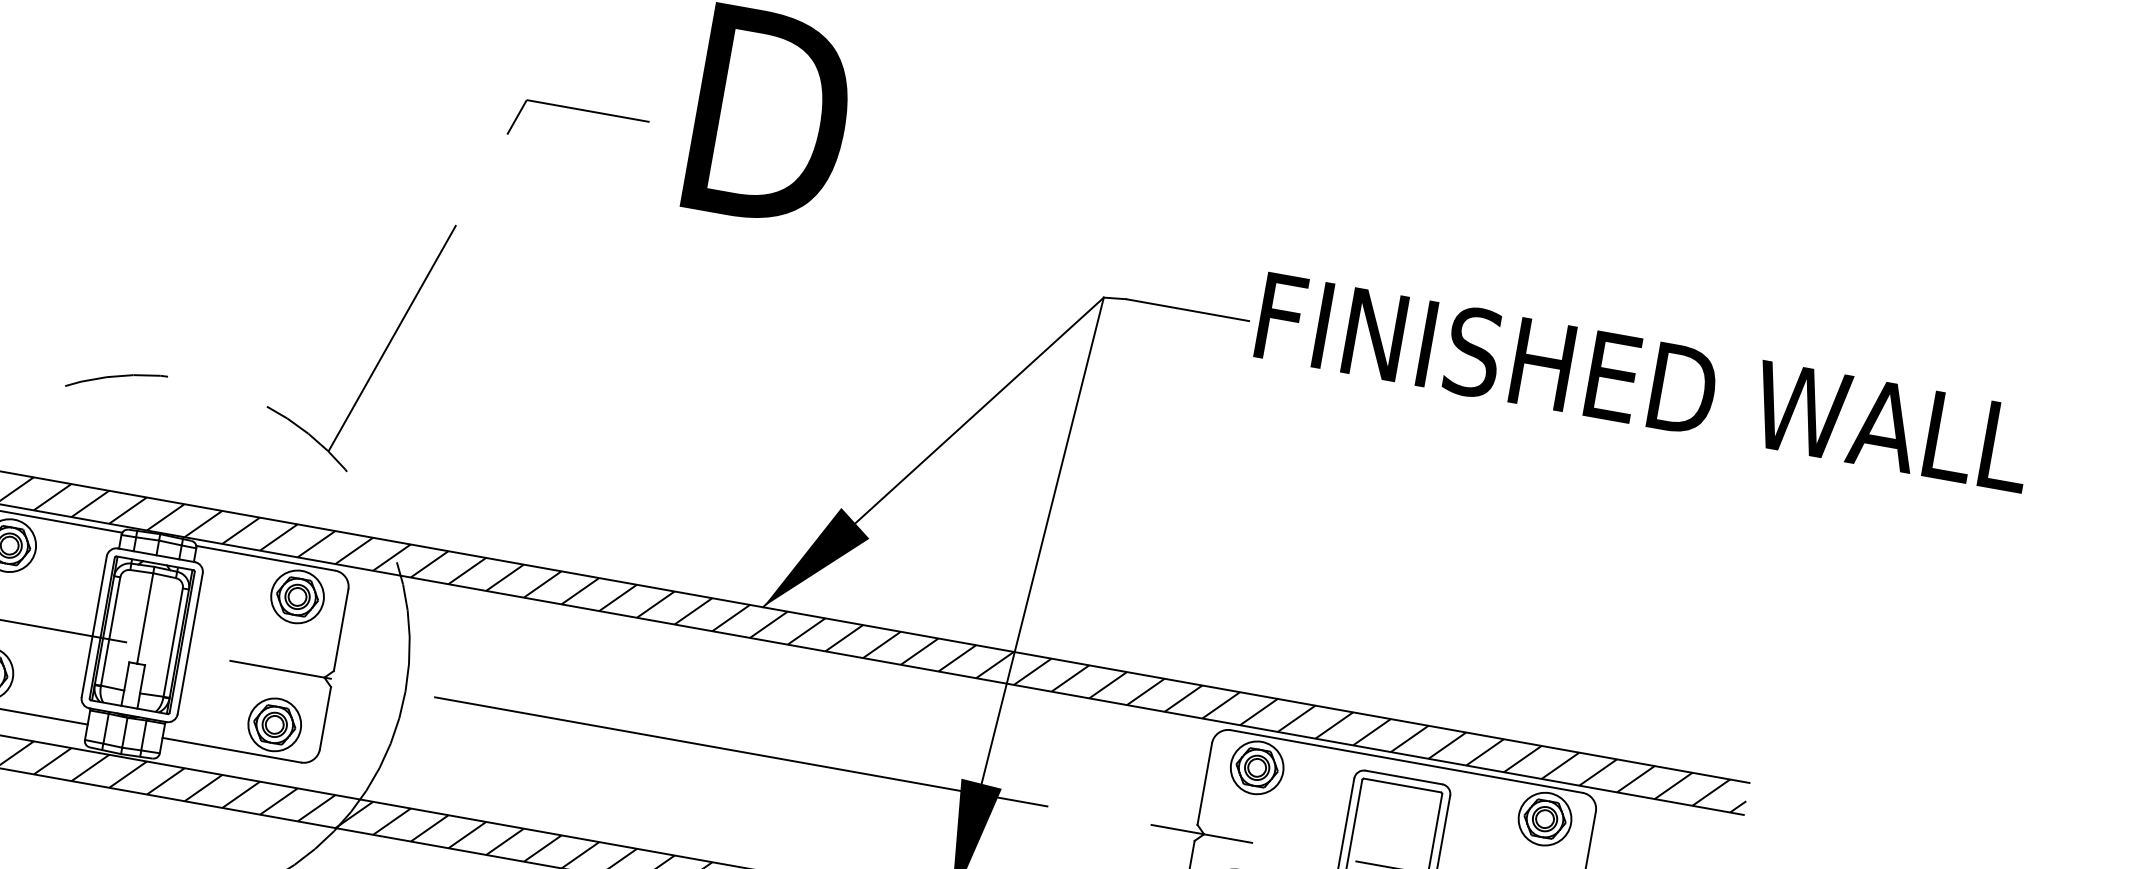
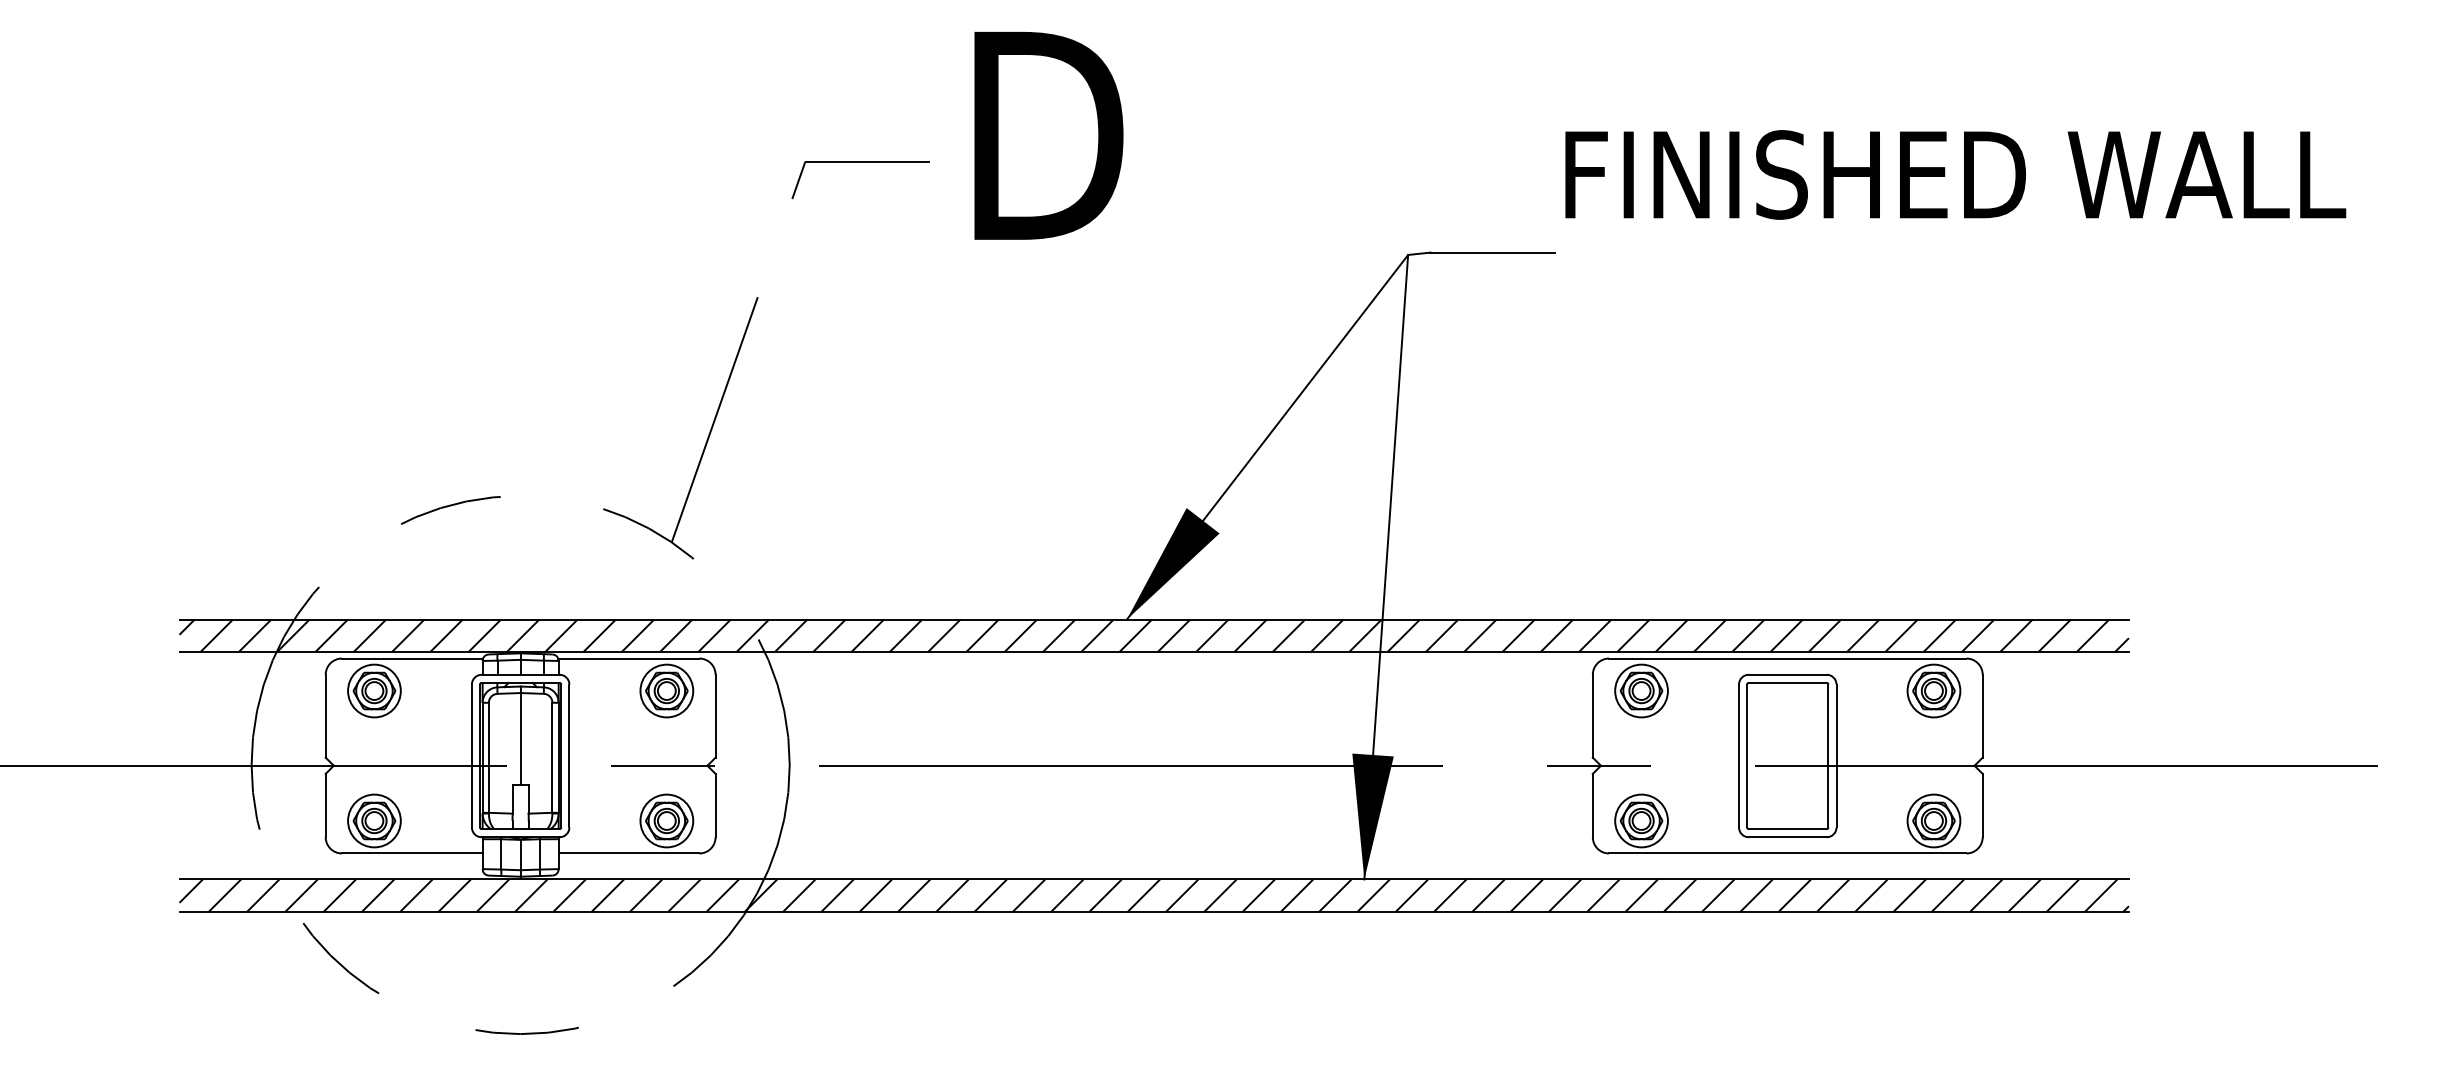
text: (1644, 382) -> (1955, 174), moved

